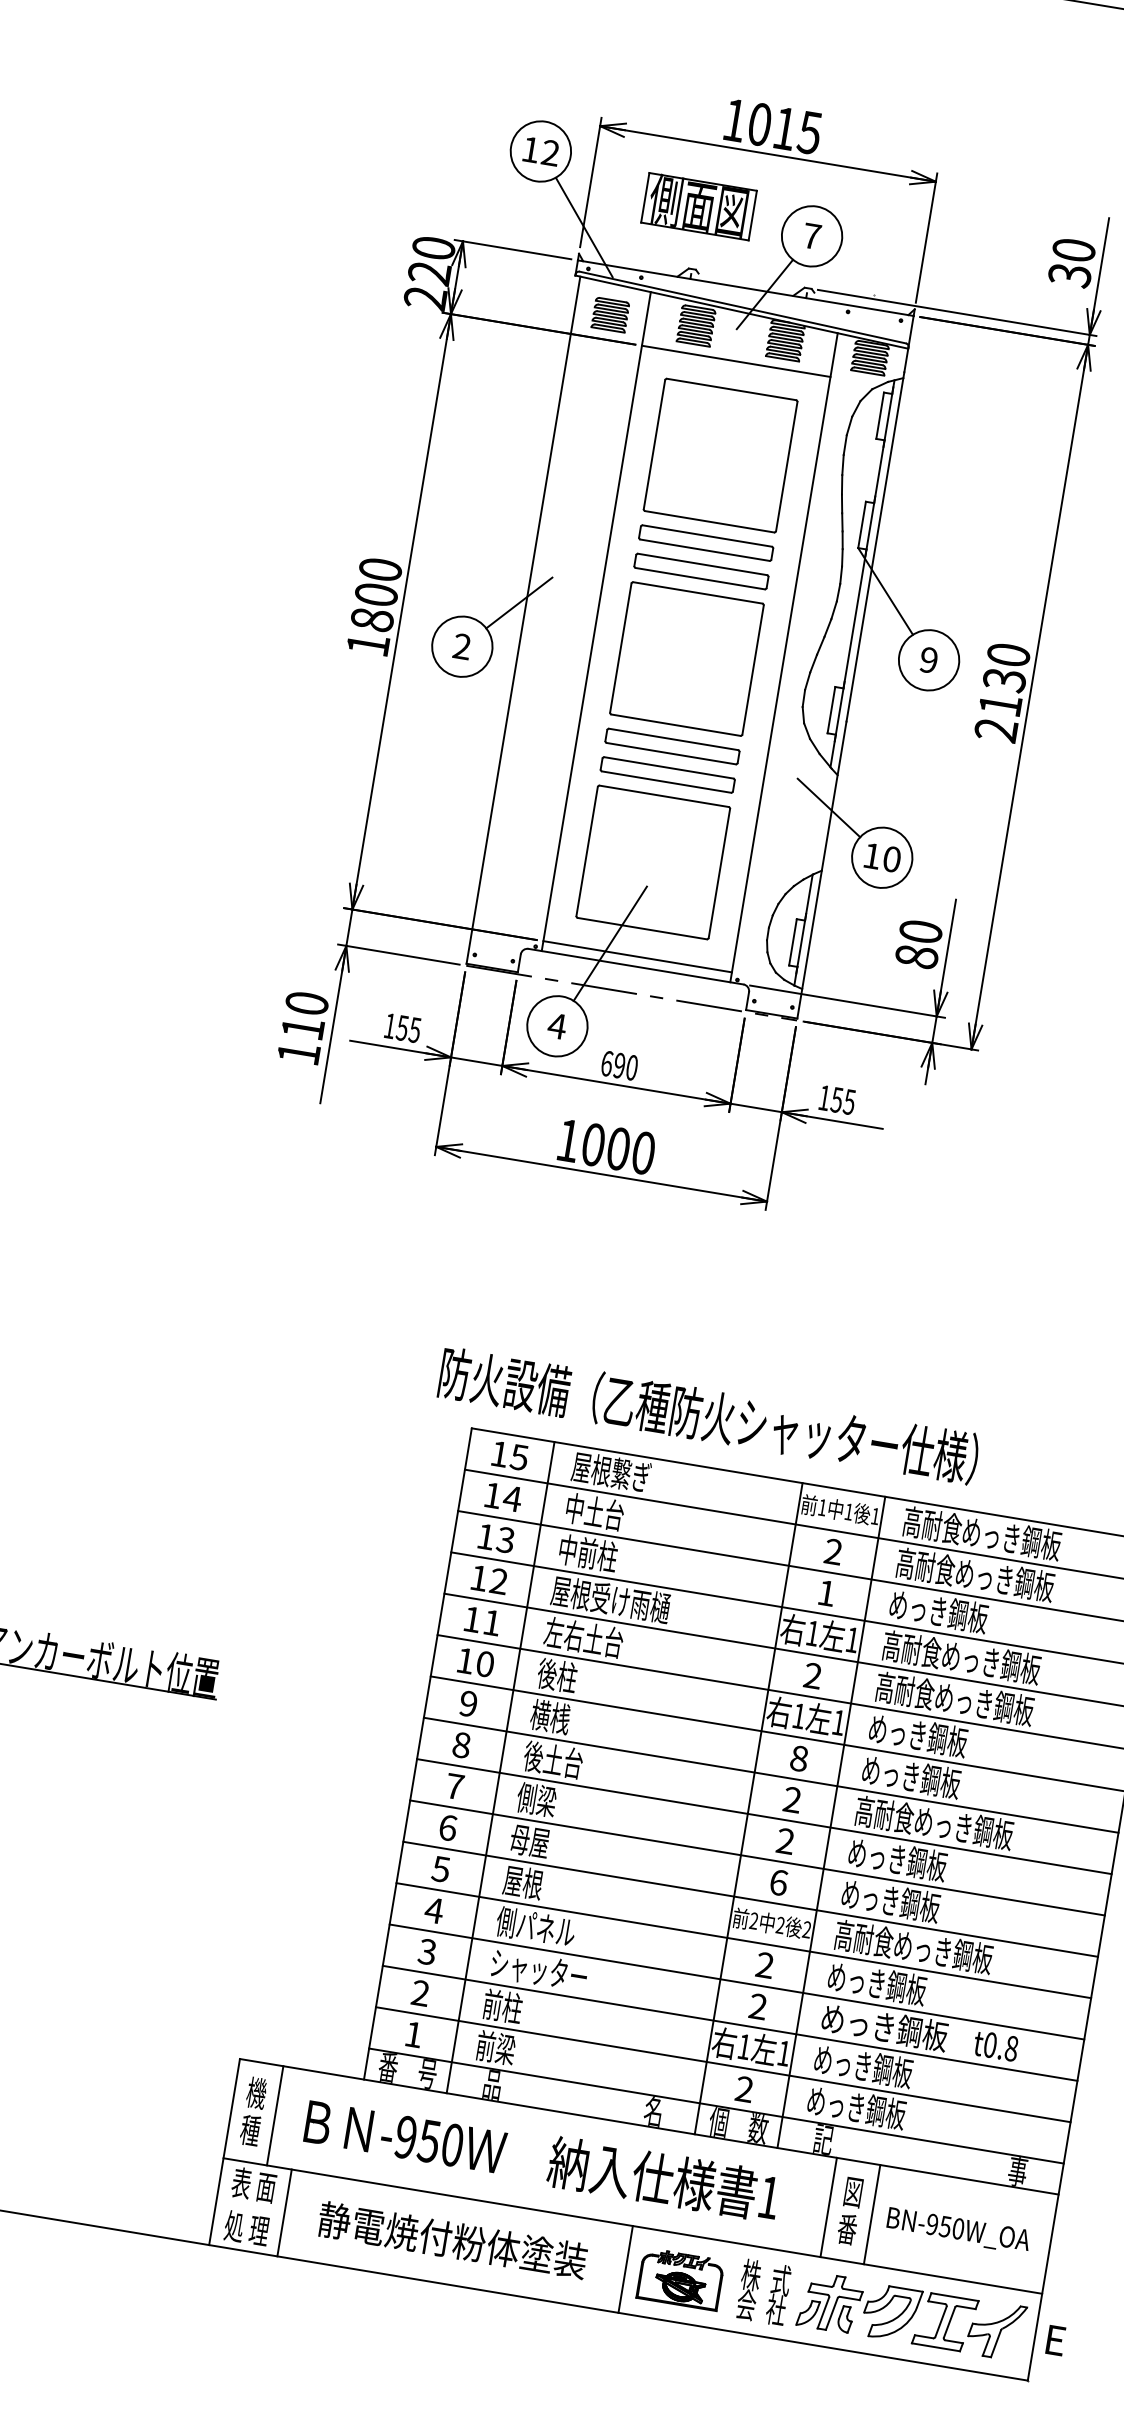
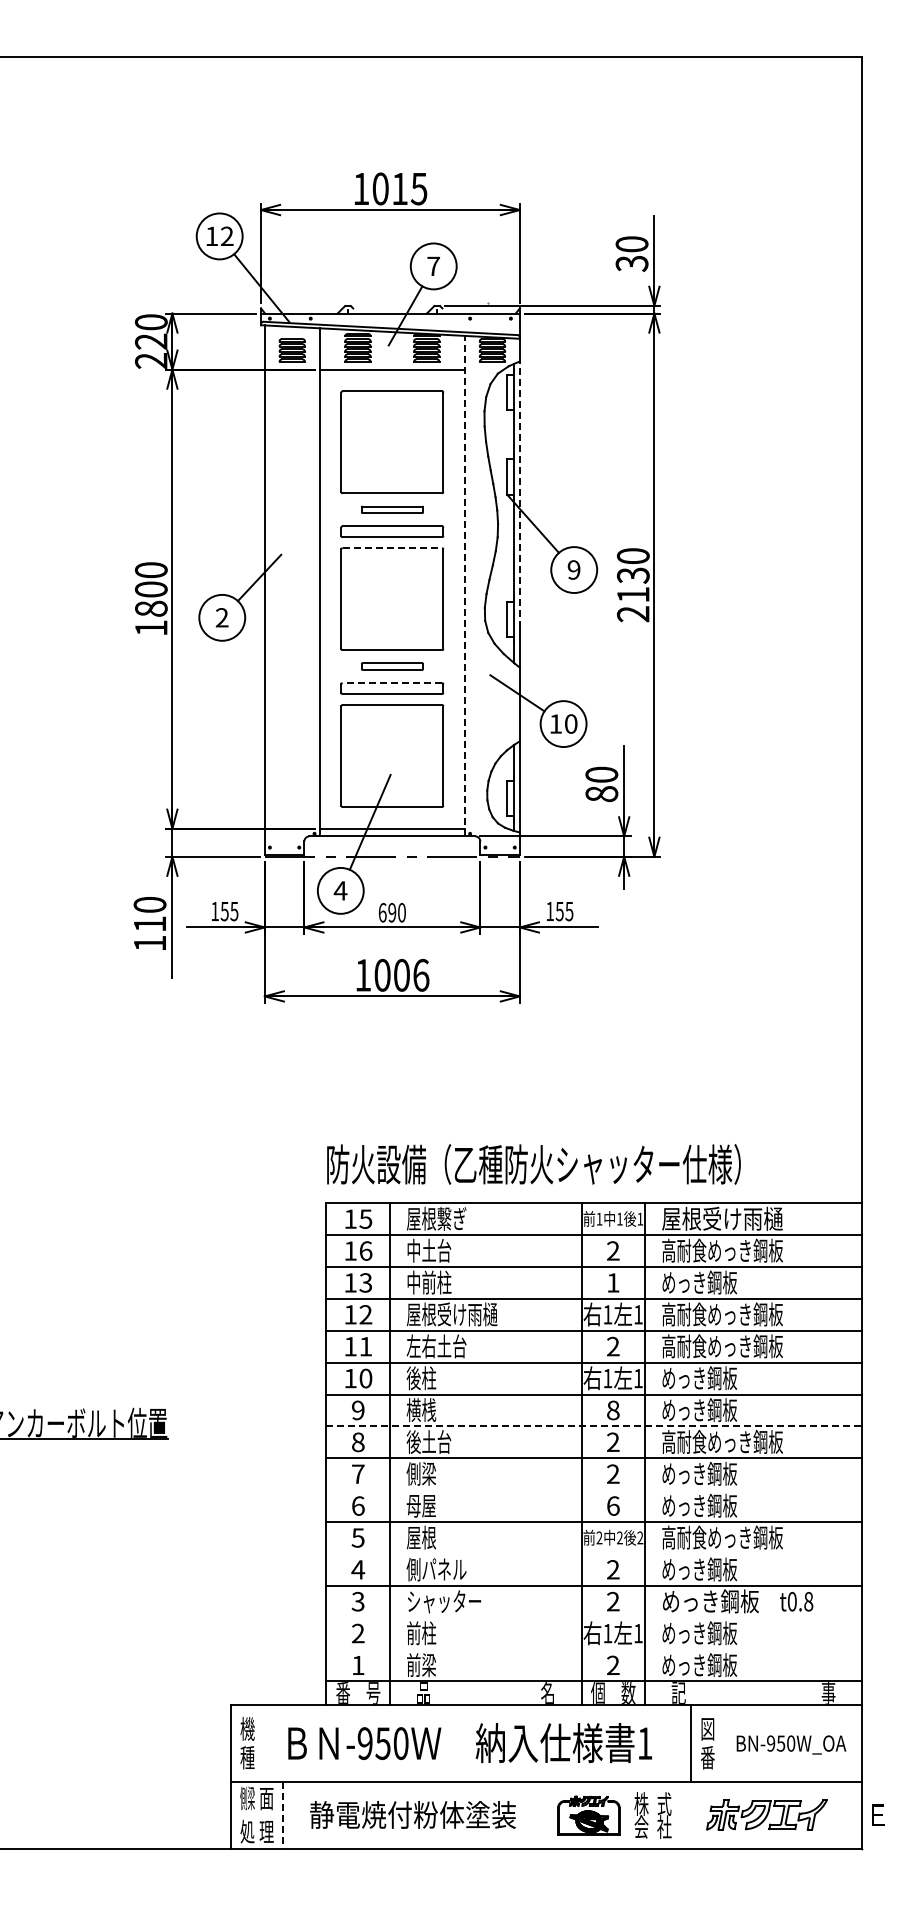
part: (699, 205) -> (345, 257), removed
part: (706, 542) -> (392, 509), size x0.6
line: (874, 546) -> (519, 491), solid -> dashed
line: (698, 593) -> (392, 548), solid -> dashed
line: (784, 657) -> (465, 585), solid -> dashed
part: (672, 746) -> (392, 666), size x0.6
line: (669, 768) -> (392, 683), solid -> dashed
text: (644, 1152) -> (421, 974), 1000 -> 1006
text: (708, 1415) -> (533, 1164), moved
text: (512, 1498) -> (365, 1250), 14 -> 16
text: (982, 1533) -> (722, 1218), 高耐食めっき鋼板 -> 屋根受け雨樋
line: (771, 1775) -> (594, 1426), solid -> dashed
line: (757, 1858) -> (594, 1490), removed
line: (744, 1940) -> (594, 1553), removed
line: (730, 2023) -> (594, 1617), removed
line: (723, 2064) -> (594, 1649), removed
line: (275, 2115) -> (264, 1743), removed
text: (241, 2183) -> (247, 1798), 表 -> 側梁
line: (284, 2213) -> (283, 1815), solid -> dashed
line: (872, 2214) -> (724, 1743), removed
line: (625, 2268) -> (546, 1814), removed
part: (911, 2315) -> (766, 1814), size x0.7

